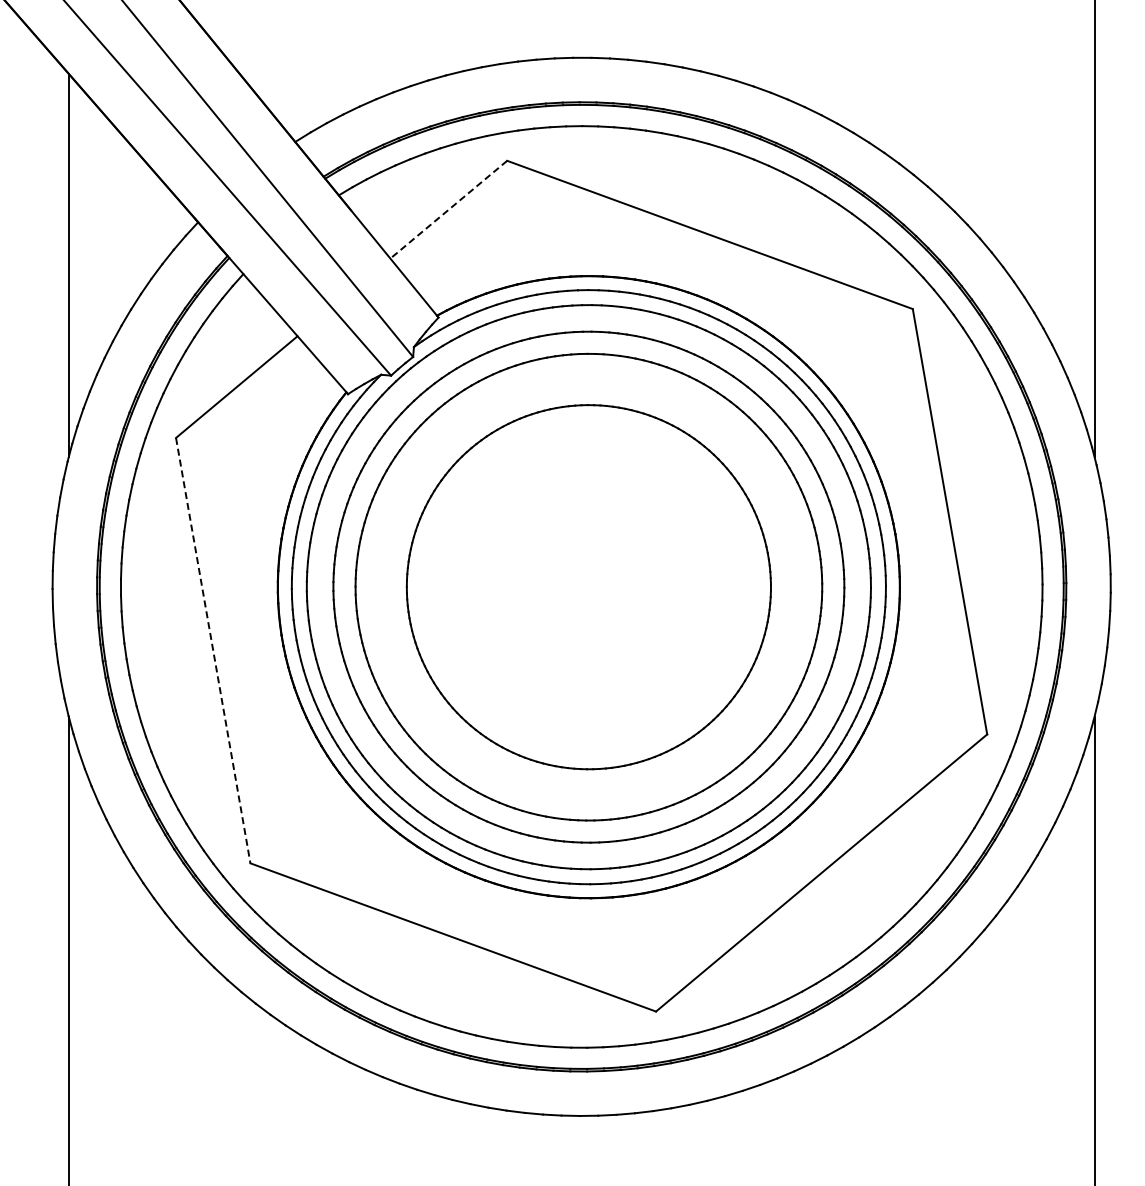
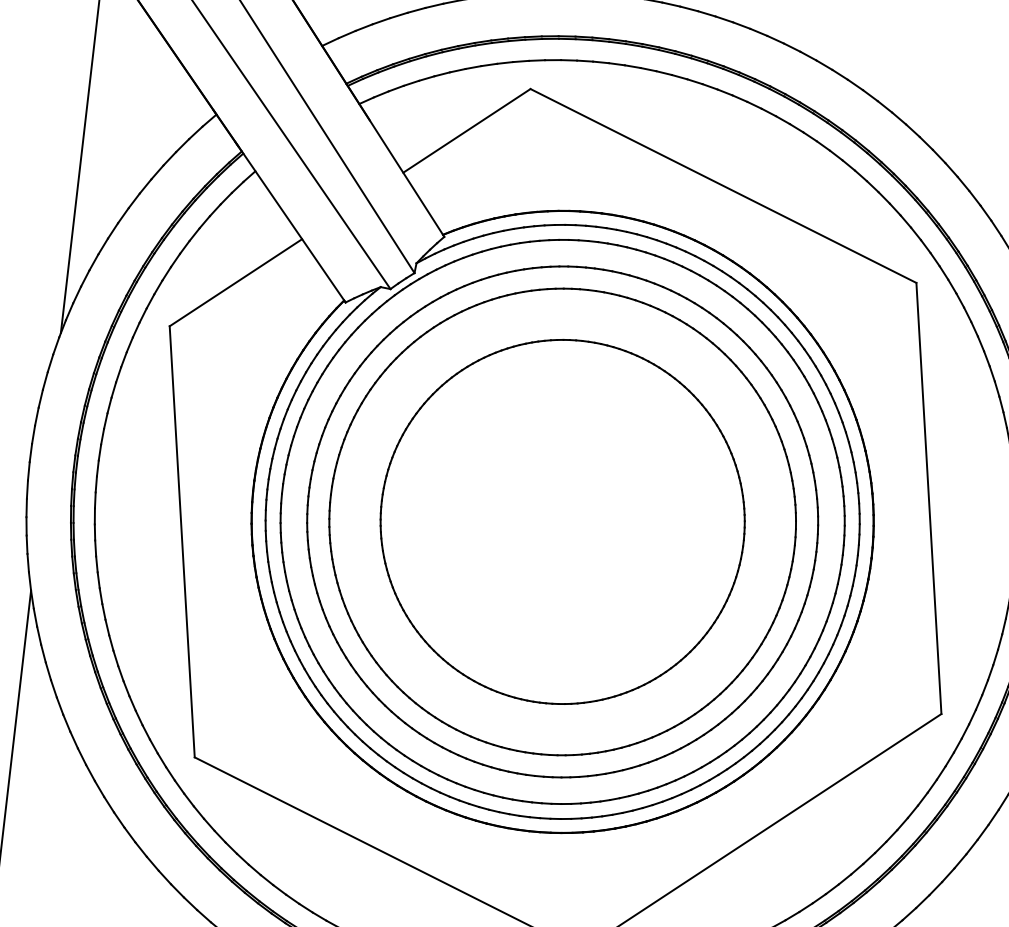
line: (448, 210) -> (466, 131), dashed -> solid
line: (213, 650) -> (182, 541), dashed -> solid

